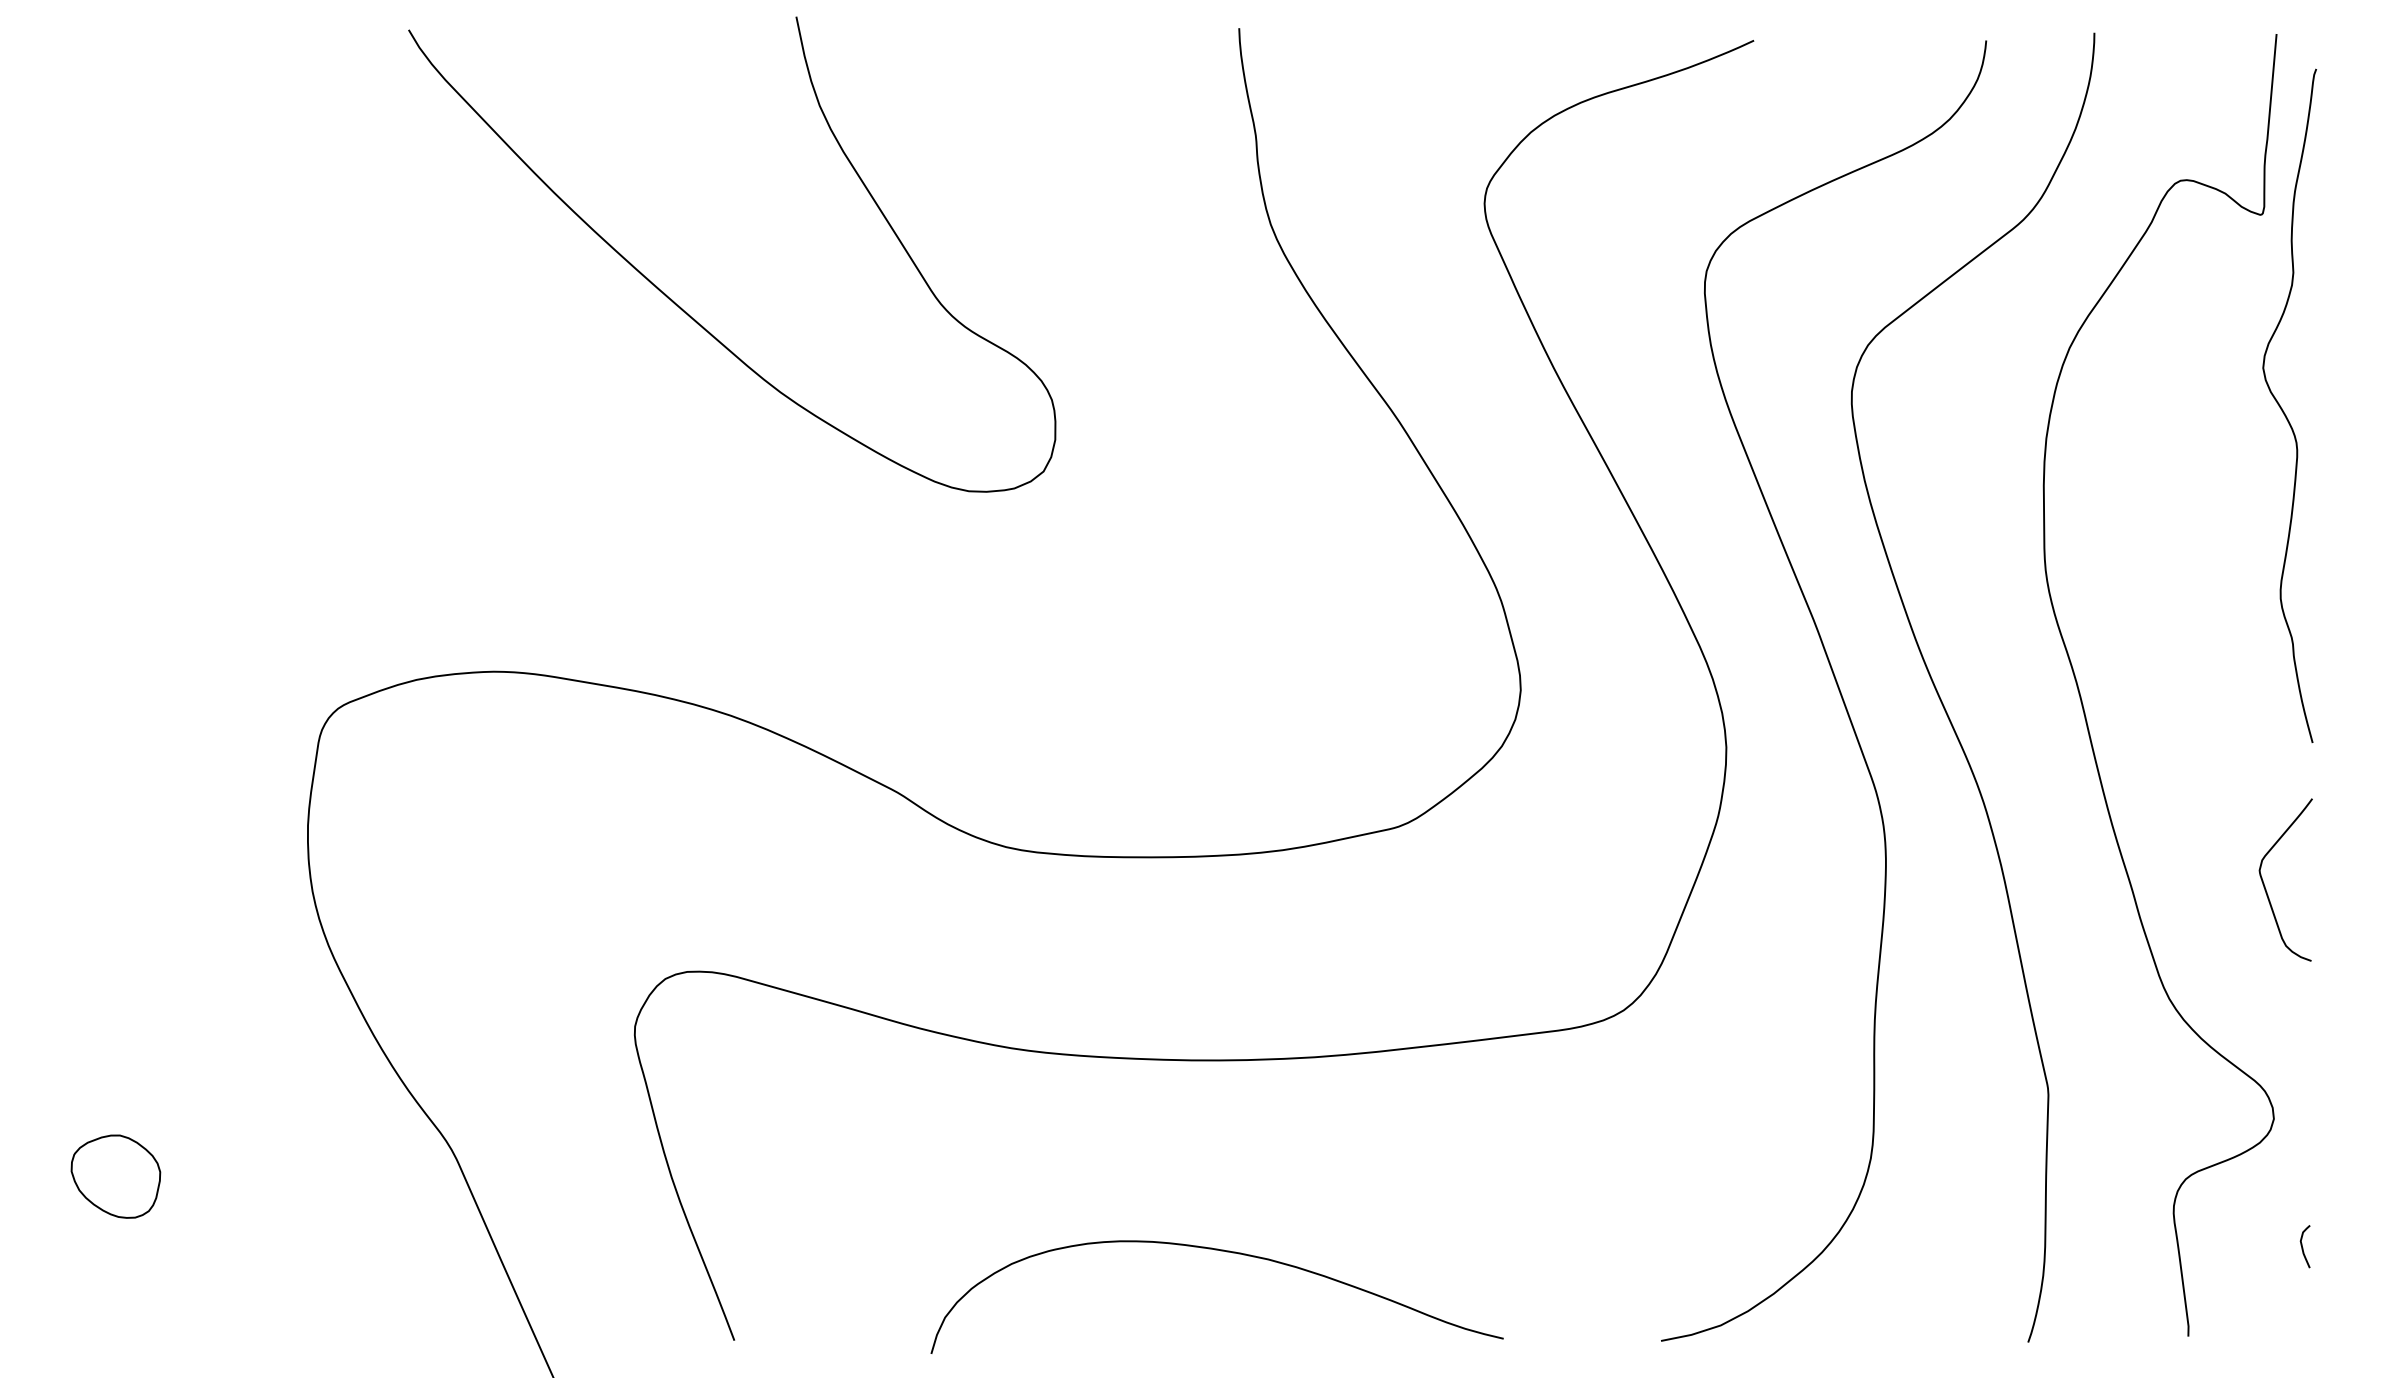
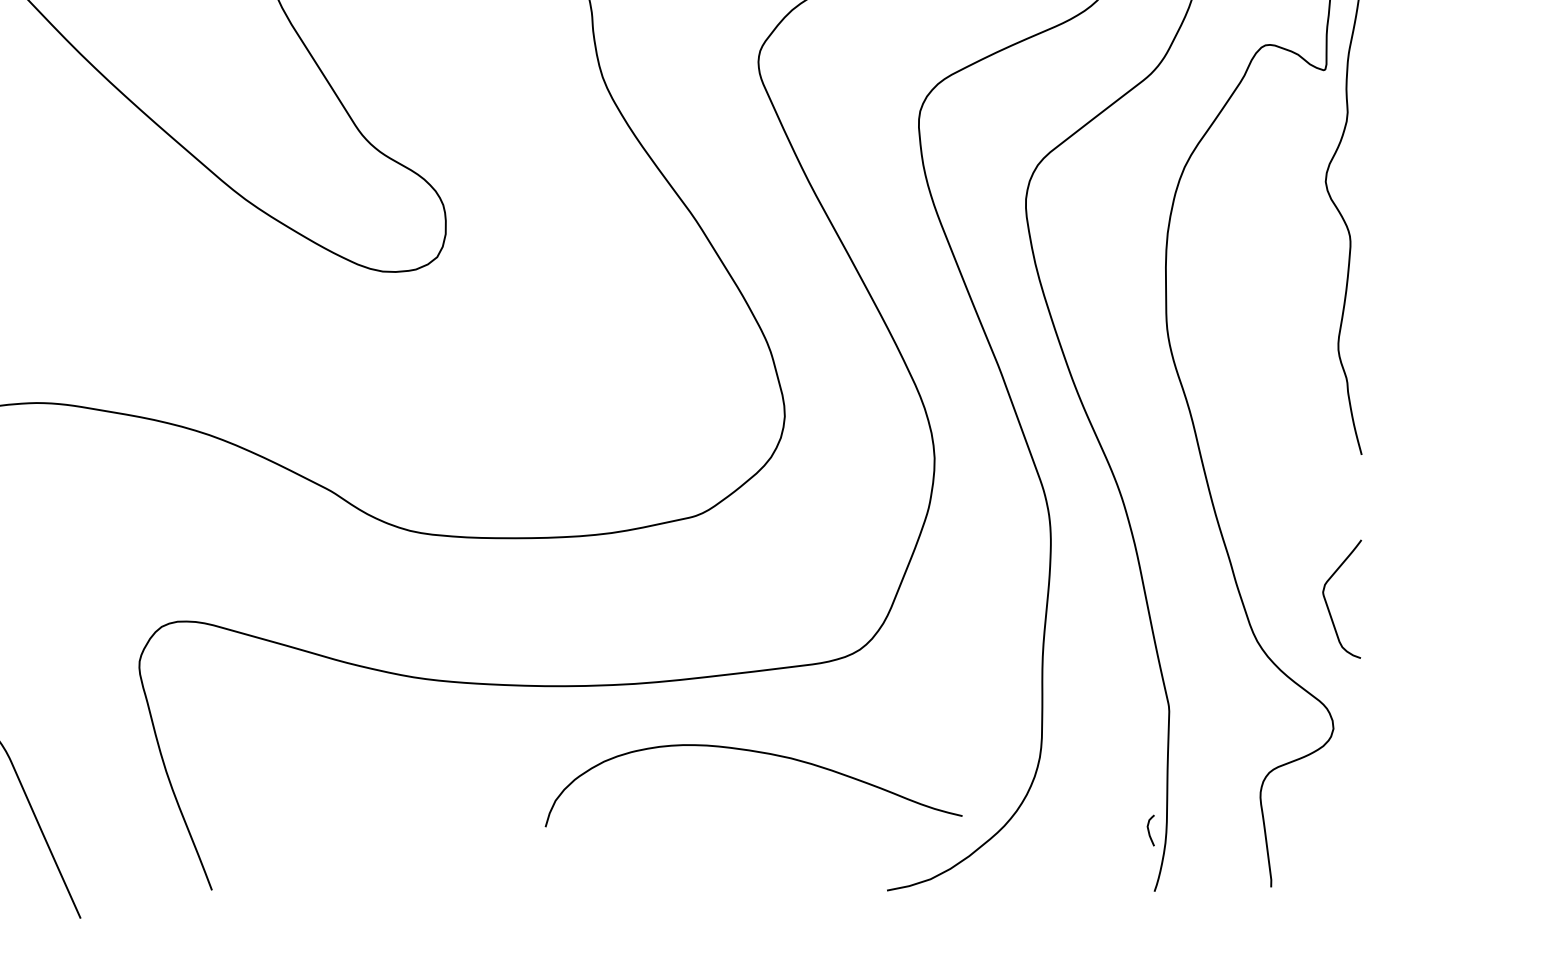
curve: (2265, 886) -> (1327, 603), moved
curve: (2303, 1247) -> (1149, 831), moved
curve: (1226, 1252) -> (760, 753), moved

